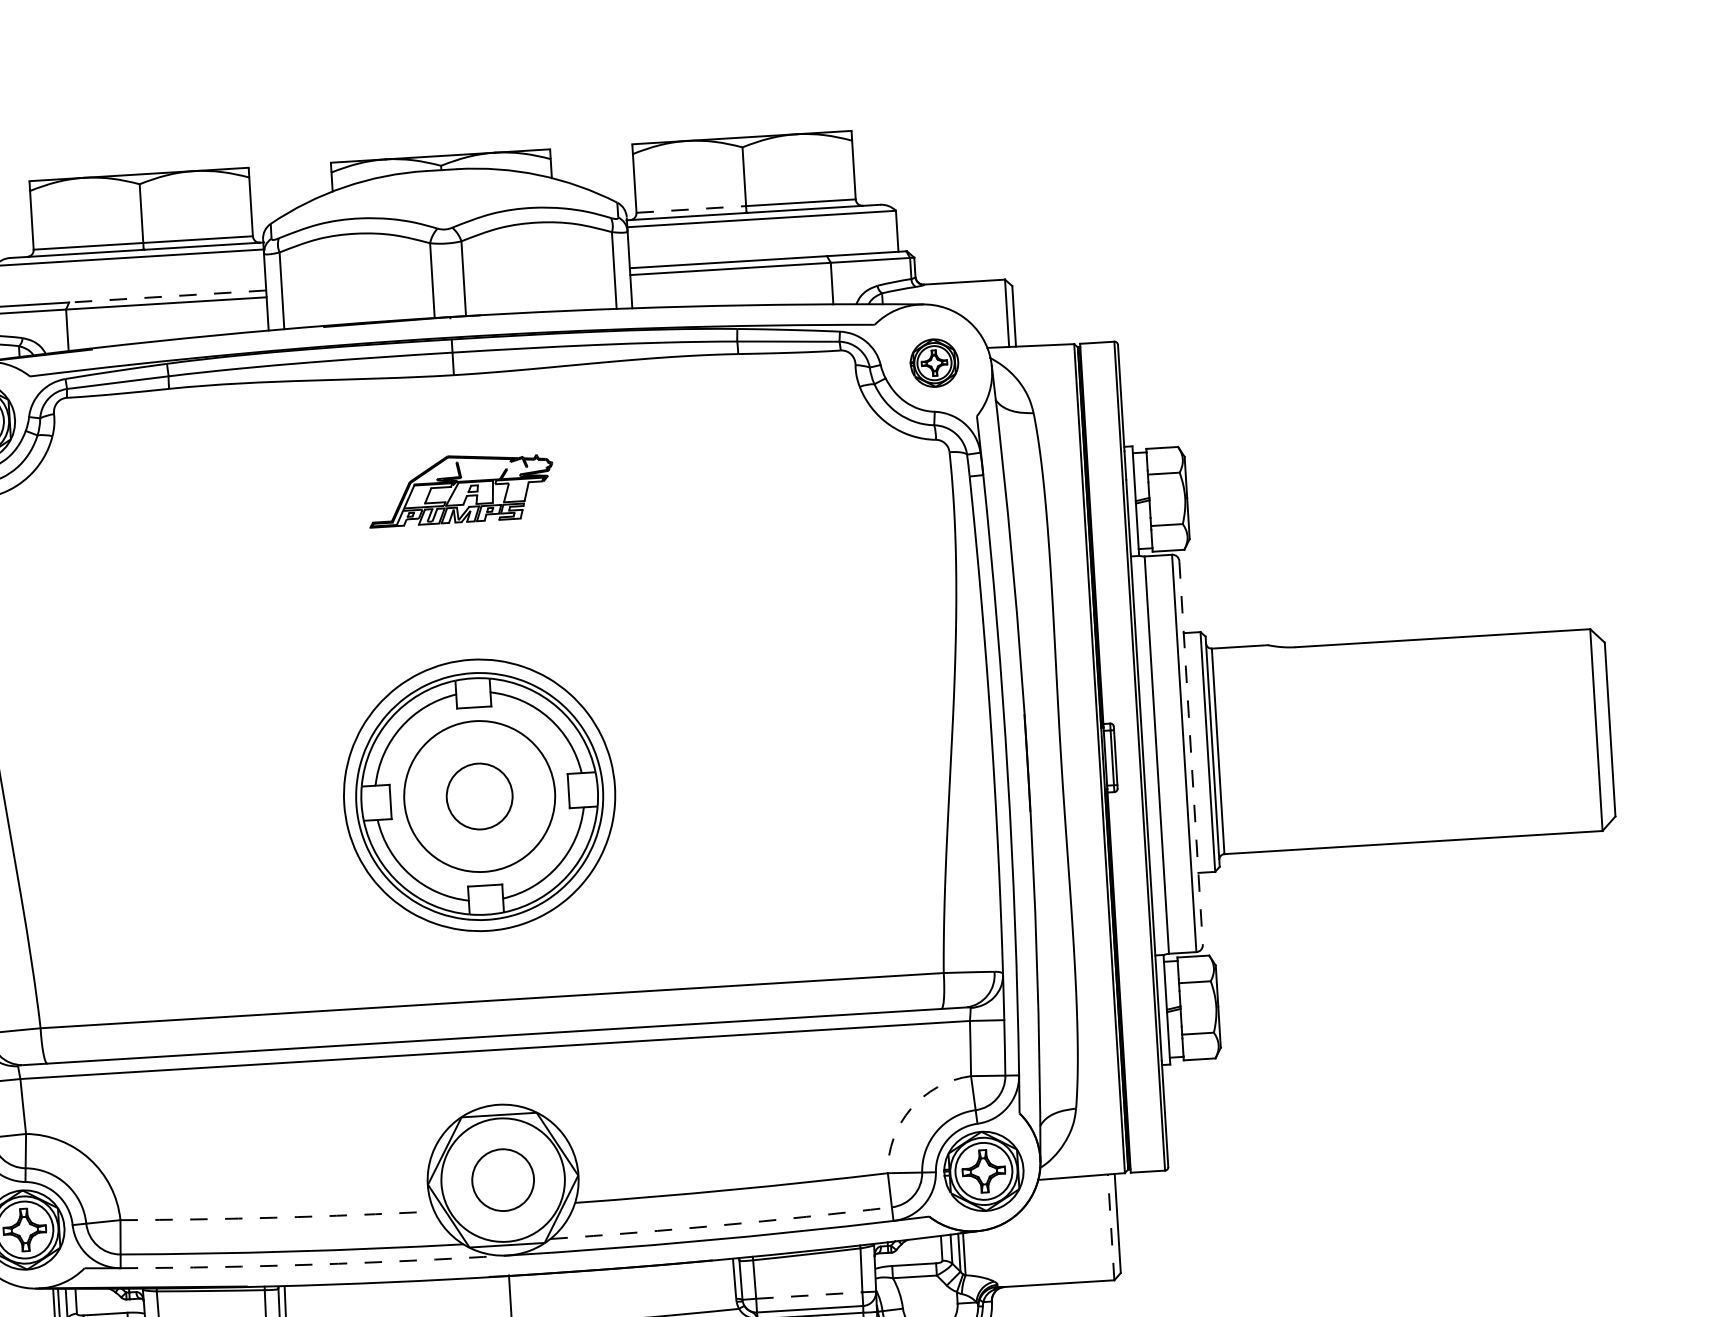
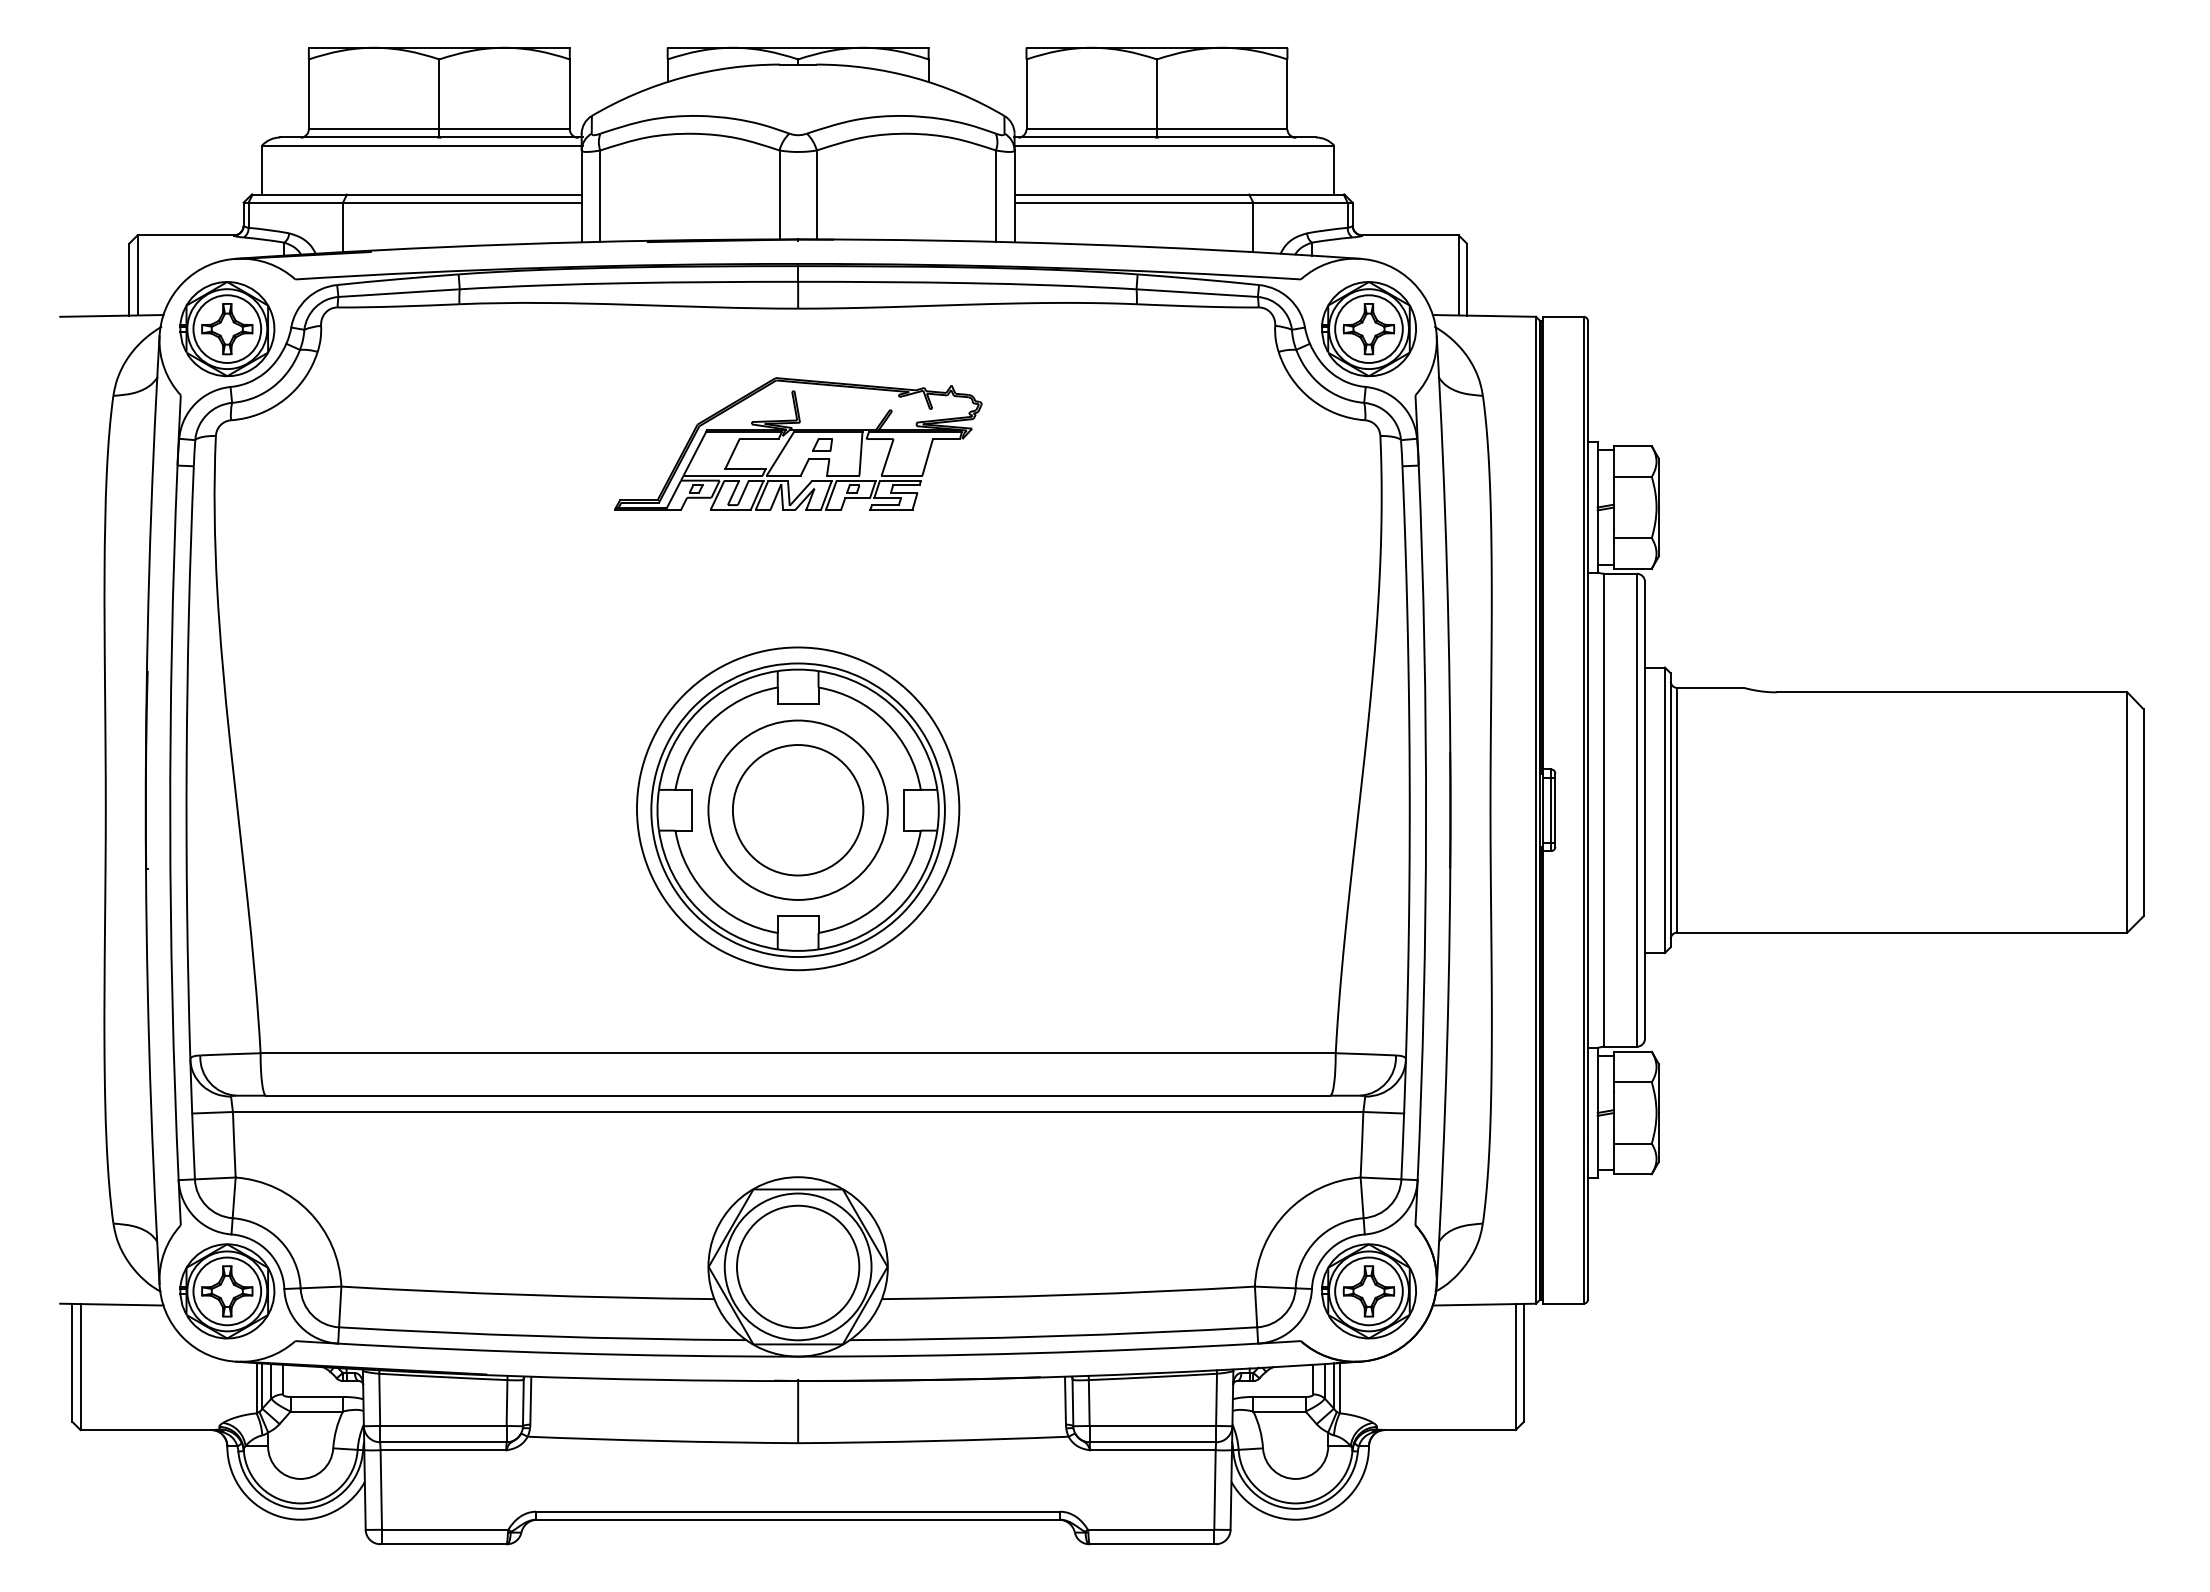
line: (691, 209) -> (1092, 129), dashed -> solid
line: (166, 296) -> (463, 194), dashed -> solid
part: (934, 363) -> (1368, 329), size x1.67
part: (461, 488) -> (798, 443), size x1.67
line: (1191, 753) -> (1645, 810), dashed -> solid
circle: (479, 796) -> (797, 810), size x1.67
arc: (911, 1108) -> (1287, 1211), dashed -> solid
circle: (502, 1179) -> (797, 1266), size x1.67
arc: (277, 1218) -> (527, 1295), dashed -> solid
arc: (721, 1225) -> (1053, 1336), dashed -> solid
line: (1110, 1227) -> (1515, 1367), dashed -> solid
arc: (314, 1264) -> (568, 1353), dashed -> solid
line: (809, 1295) -> (1153, 1425), dashed -> solid

